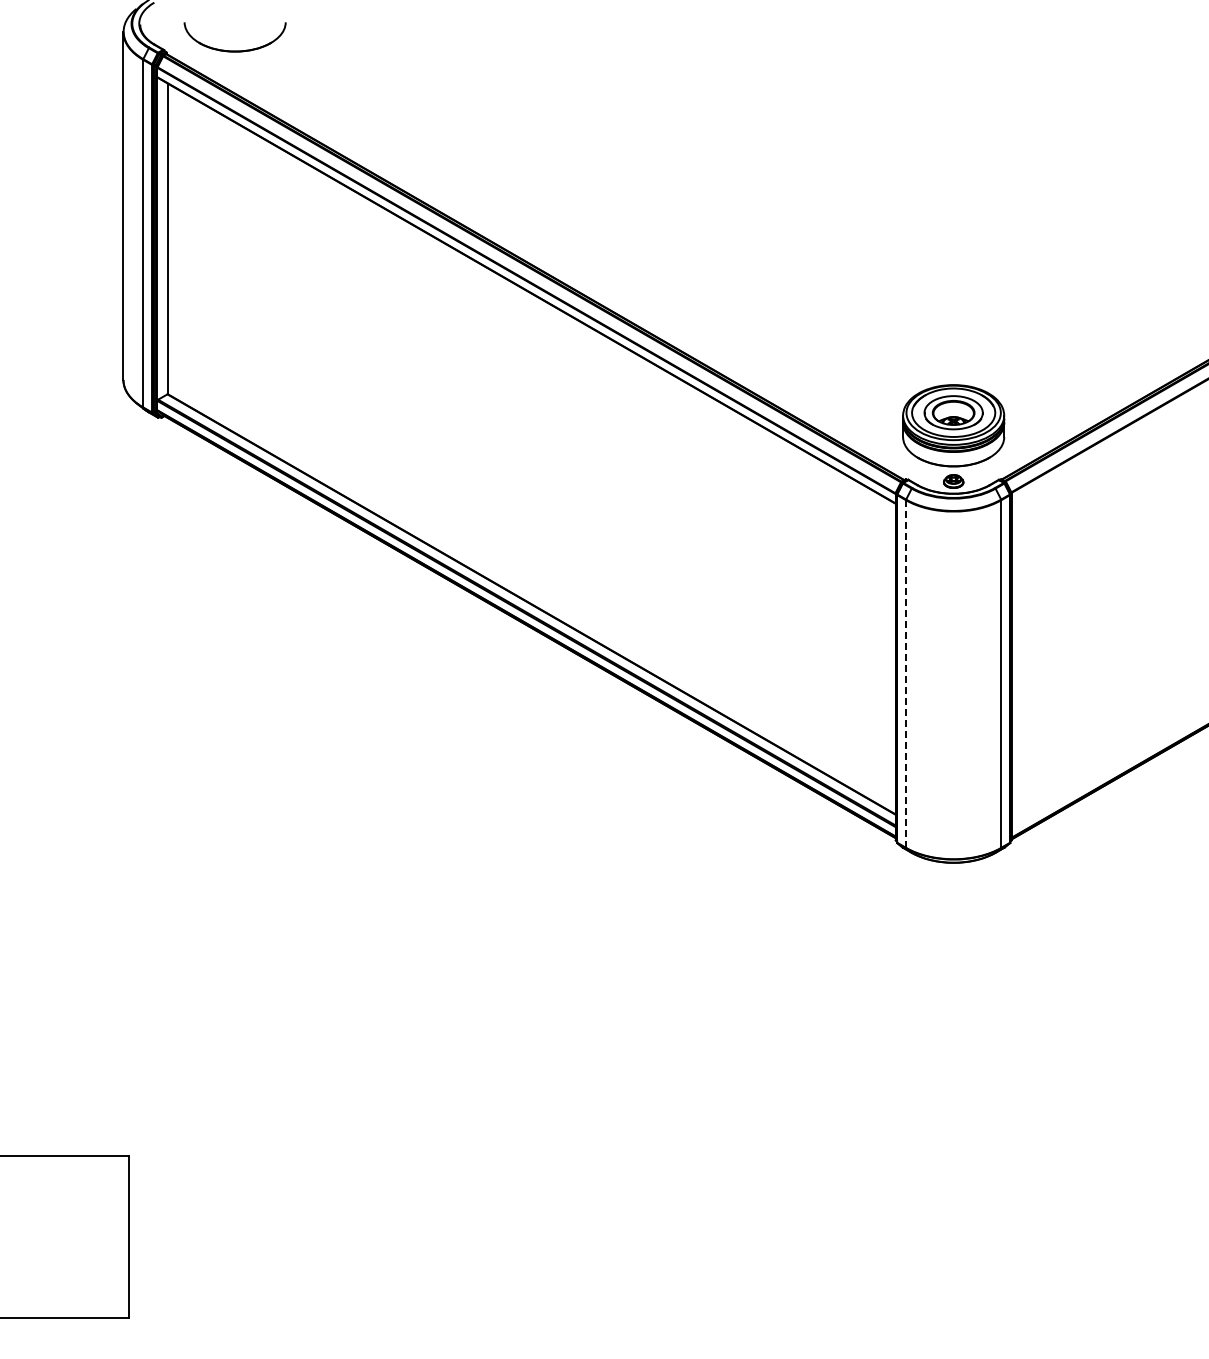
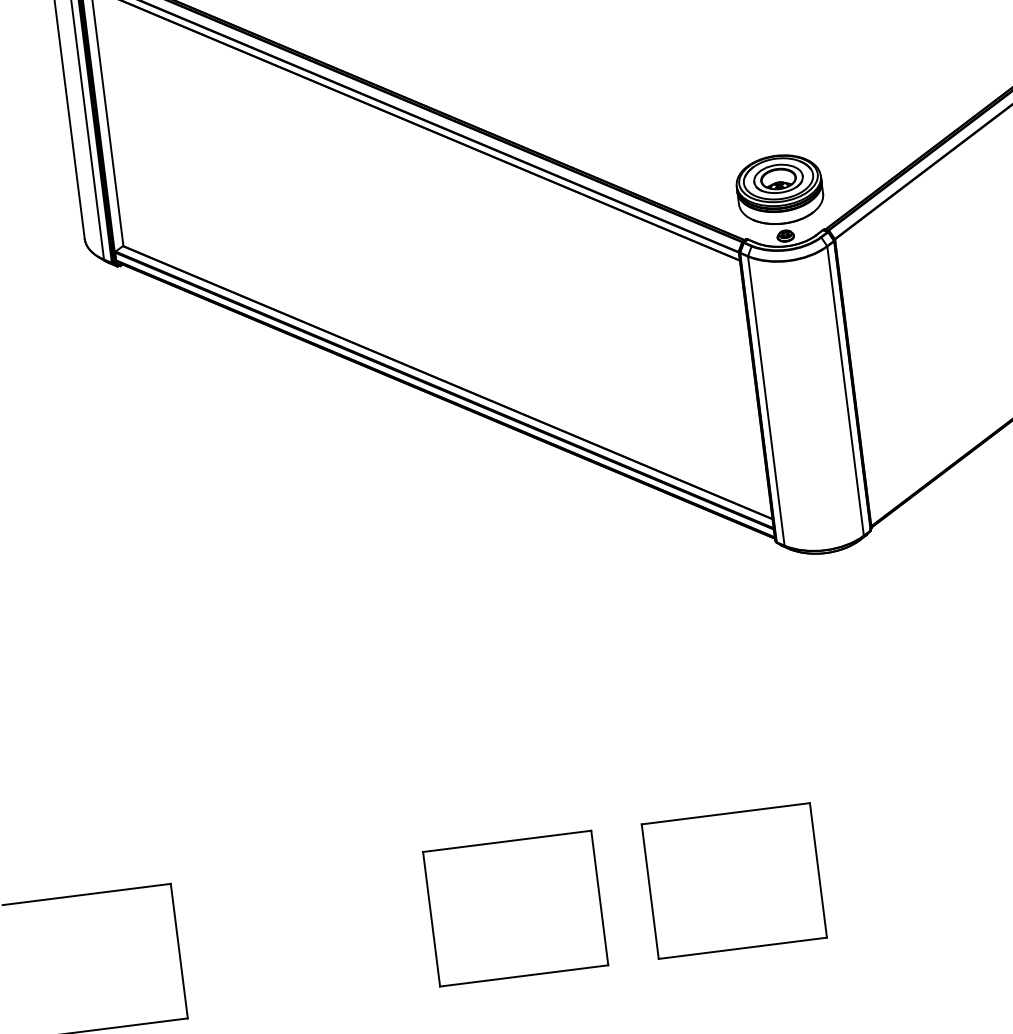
line: (906, 674) -> (766, 401), dashed -> solid
part: (533, 1236) -> (515, 907), added
part: (796, 1236) -> (734, 880), added

